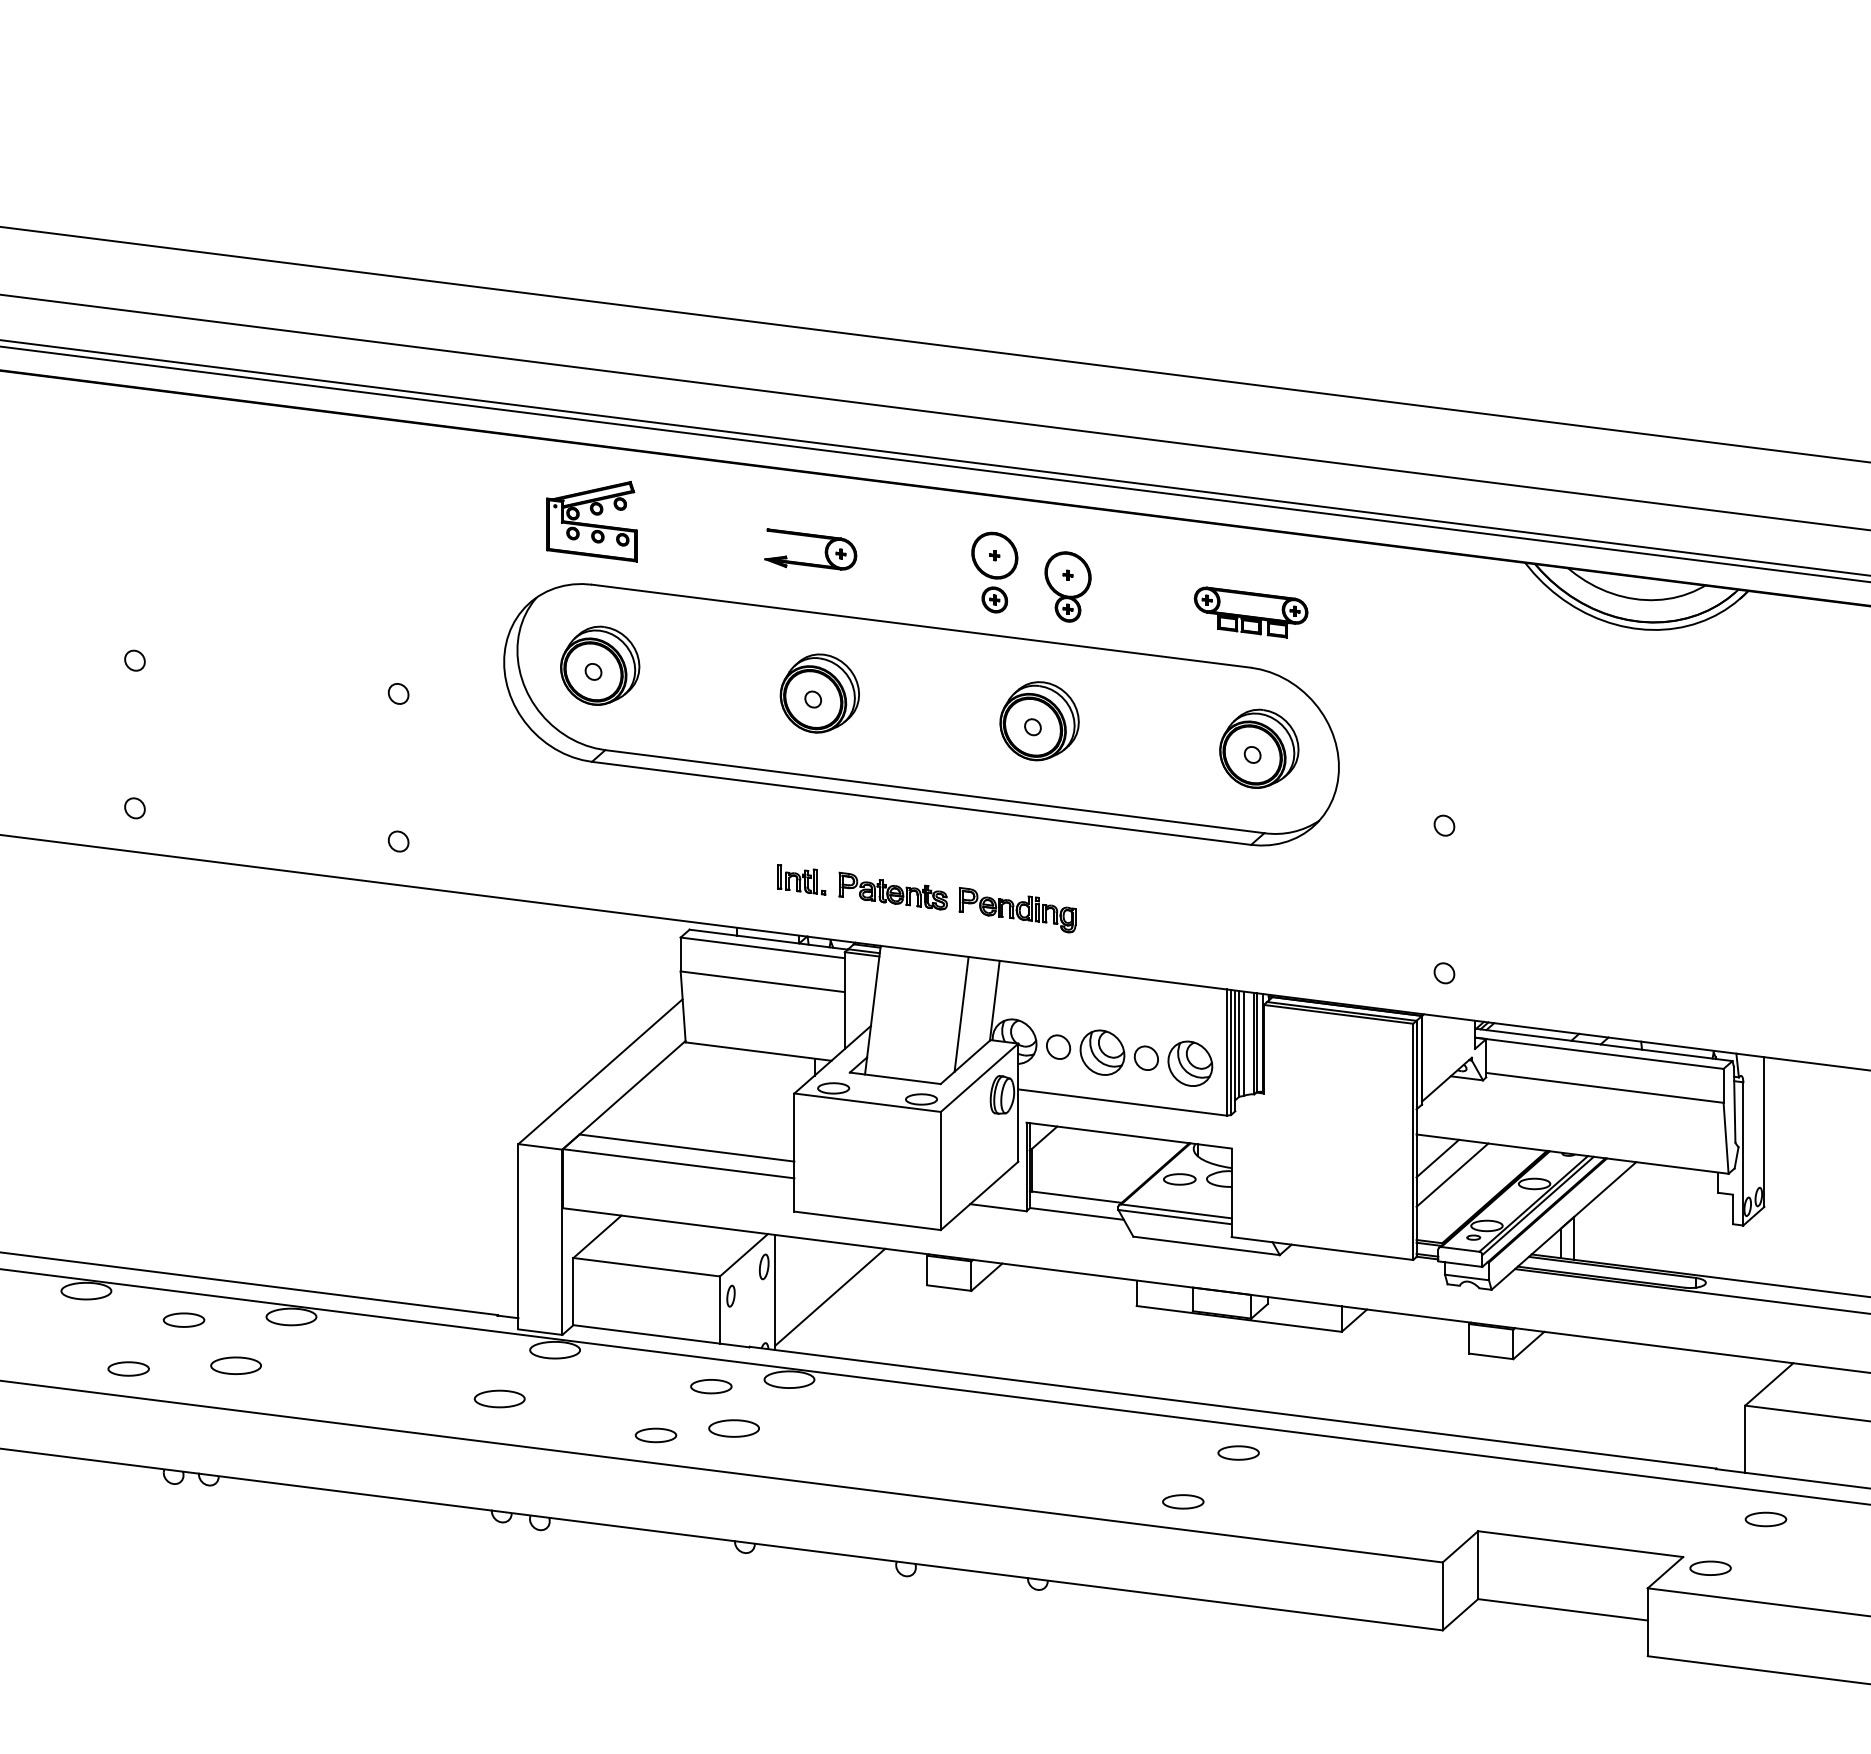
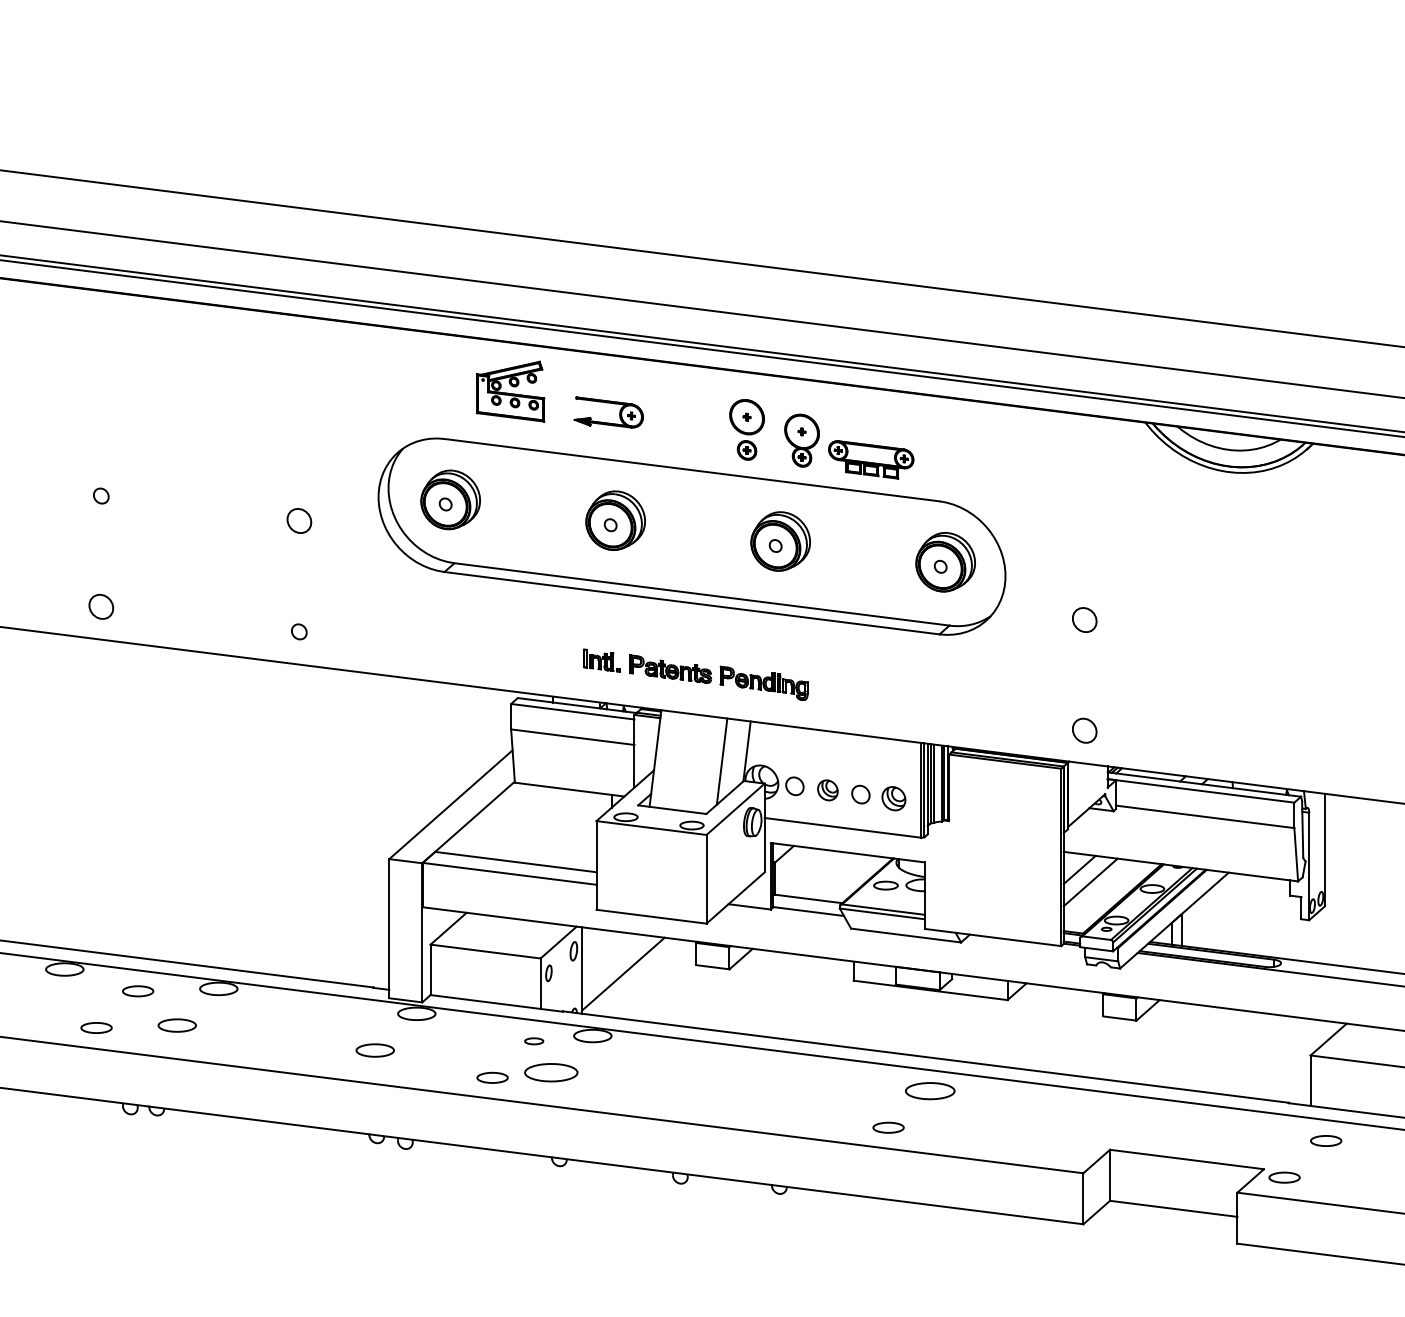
part: (591, 521) -> (510, 391), moved
part: (1250, 612) -> (870, 459), moved
part: (398, 693) -> (299, 520), size x1.6
part: (134, 808) -> (100, 607), size x1.6
part: (1444, 825) -> (1084, 619), size x1.6
part: (1444, 973) -> (1084, 730), size x1.6
part: (1102, 1052) -> (827, 790), size x0.6
part: (1190, 1063) -> (894, 798), size x0.7
part: (711, 1386) -> (534, 1041), size x0.6
part: (733, 1428) -> (550, 1072), size x1.4
part: (1238, 1452) -> (930, 1090), size x1.6

